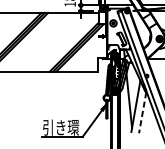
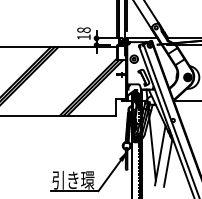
line: (142, 113) -> (168, 163), dashed -> solid

